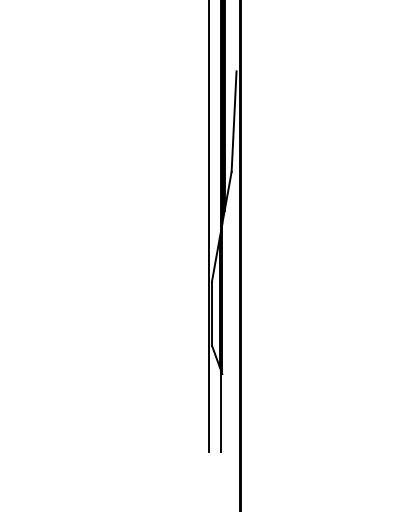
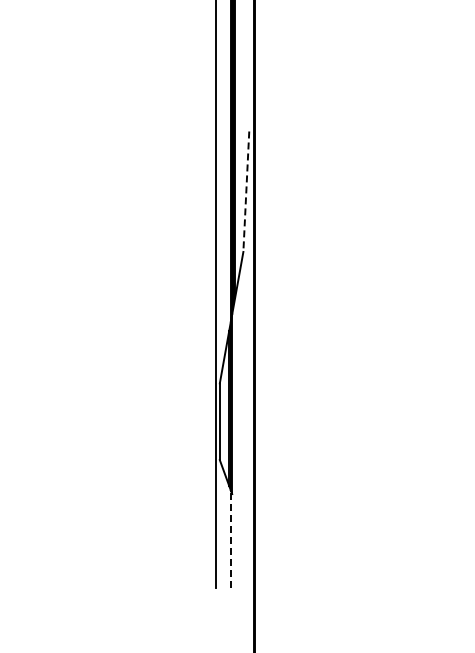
line: (234, 122) -> (246, 192), solid -> dashed
line: (220, 411) -> (230, 539), solid -> dashed

